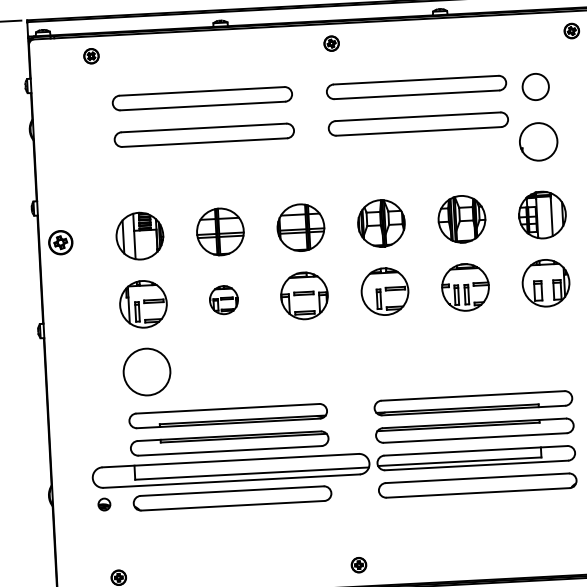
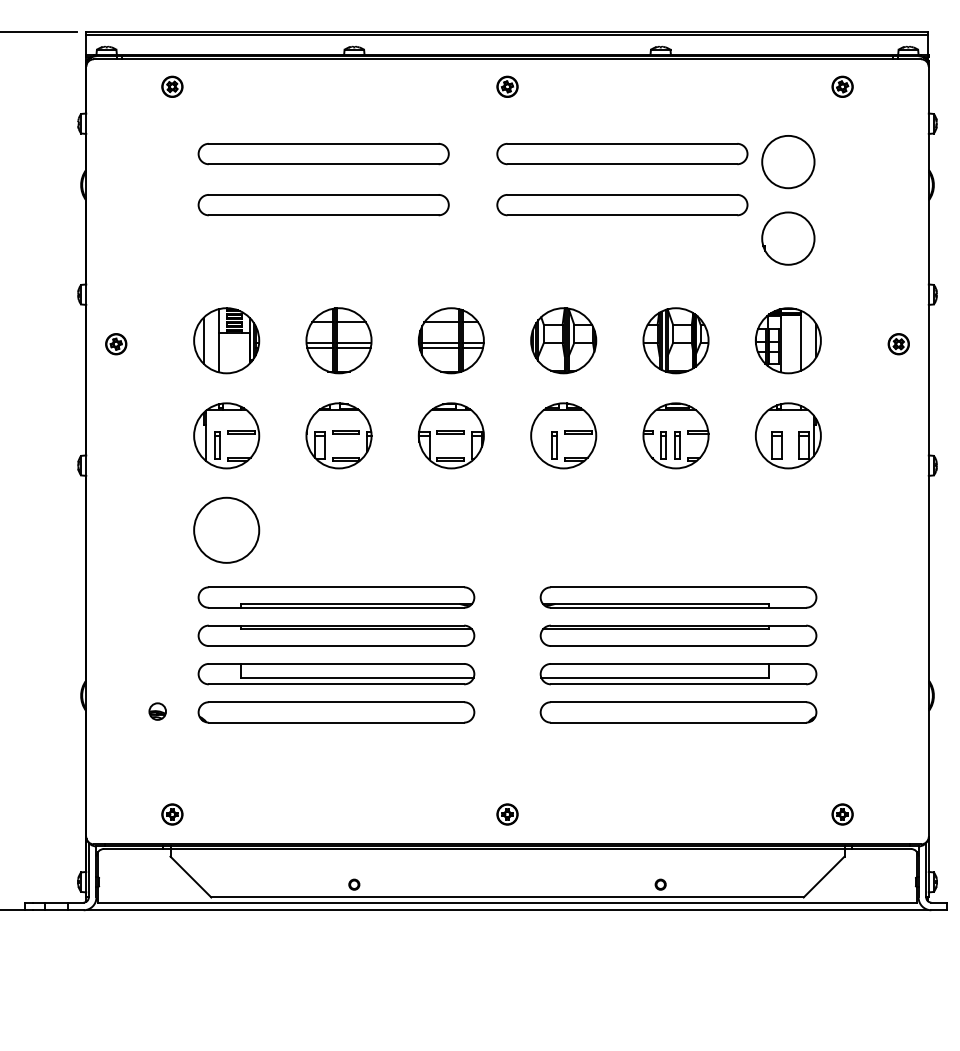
circle: (535, 86) -> (788, 161), size x1.43
part: (61, 243) -> (116, 344), size x0.62
part: (223, 299) -> (338, 435), size x1.67
part: (231, 471) -> (336, 674), size x0.71

